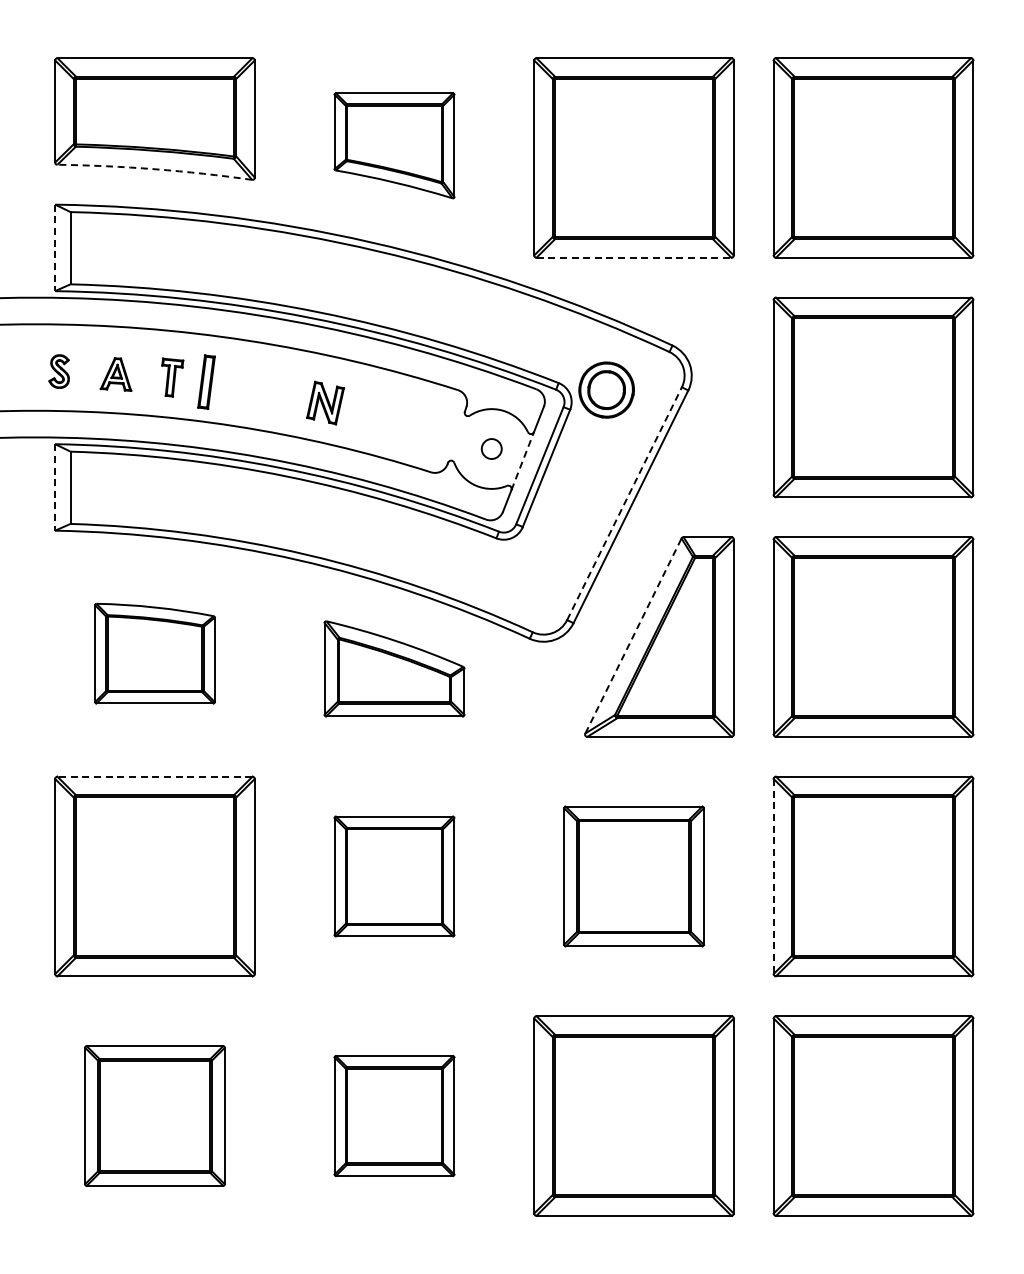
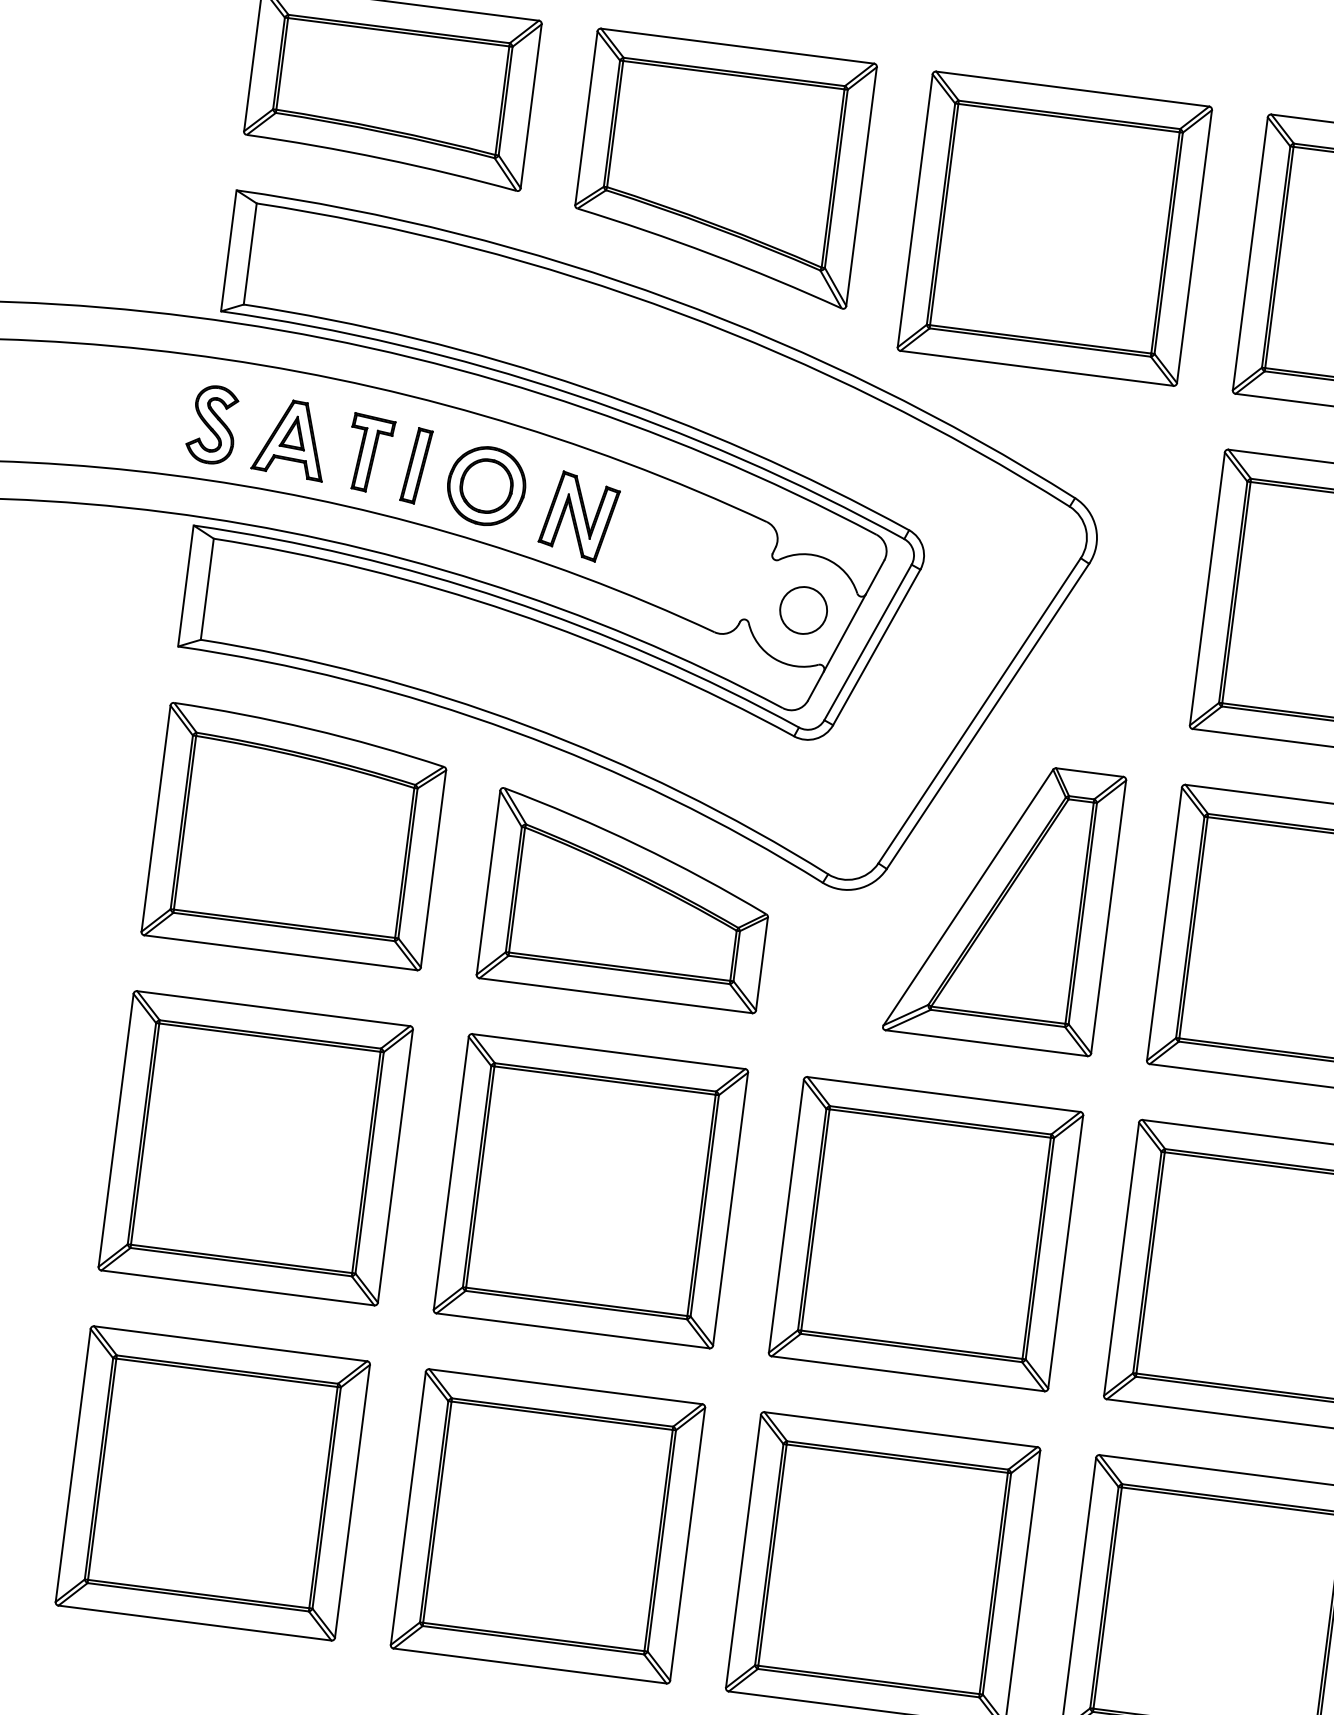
part: (394, 145) -> (721, 168), size x1.67
arc: (155, 169) -> (383, 159), dashed -> solid
line: (55, 248) -> (229, 251), dashed -> solid
line: (634, 257) -> (1037, 368), dashed -> solid
part: (58, 371) -> (211, 424), size x1.67
part: (115, 374) -> (290, 438), size x1.67
part: (172, 377) -> (369, 453), size x1.43
part: (606, 389) -> (486, 485), moved
part: (325, 402) -> (579, 515), size x1.43
circle: (491, 448) -> (803, 609), size x1.67
line: (522, 460) -> (844, 632), dashed -> solid
line: (55, 487) -> (186, 586), dashed -> solid
line: (624, 503) -> (979, 710), dashed -> solid
line: (633, 635) -> (968, 896), dashed -> solid
part: (154, 653) -> (295, 836), size x1.67
part: (394, 668) -> (628, 900), size x1.43
line: (154, 776) -> (273, 1008), dashed -> solid
part: (394, 876) -> (590, 1191), size x1.67
part: (633, 876) -> (925, 1234), size x1.43
line: (773, 877) -> (1121, 1260), dashed -> solid
part: (154, 1115) -> (212, 1482), size x1.43
part: (394, 1115) -> (548, 1525), size x1.67

